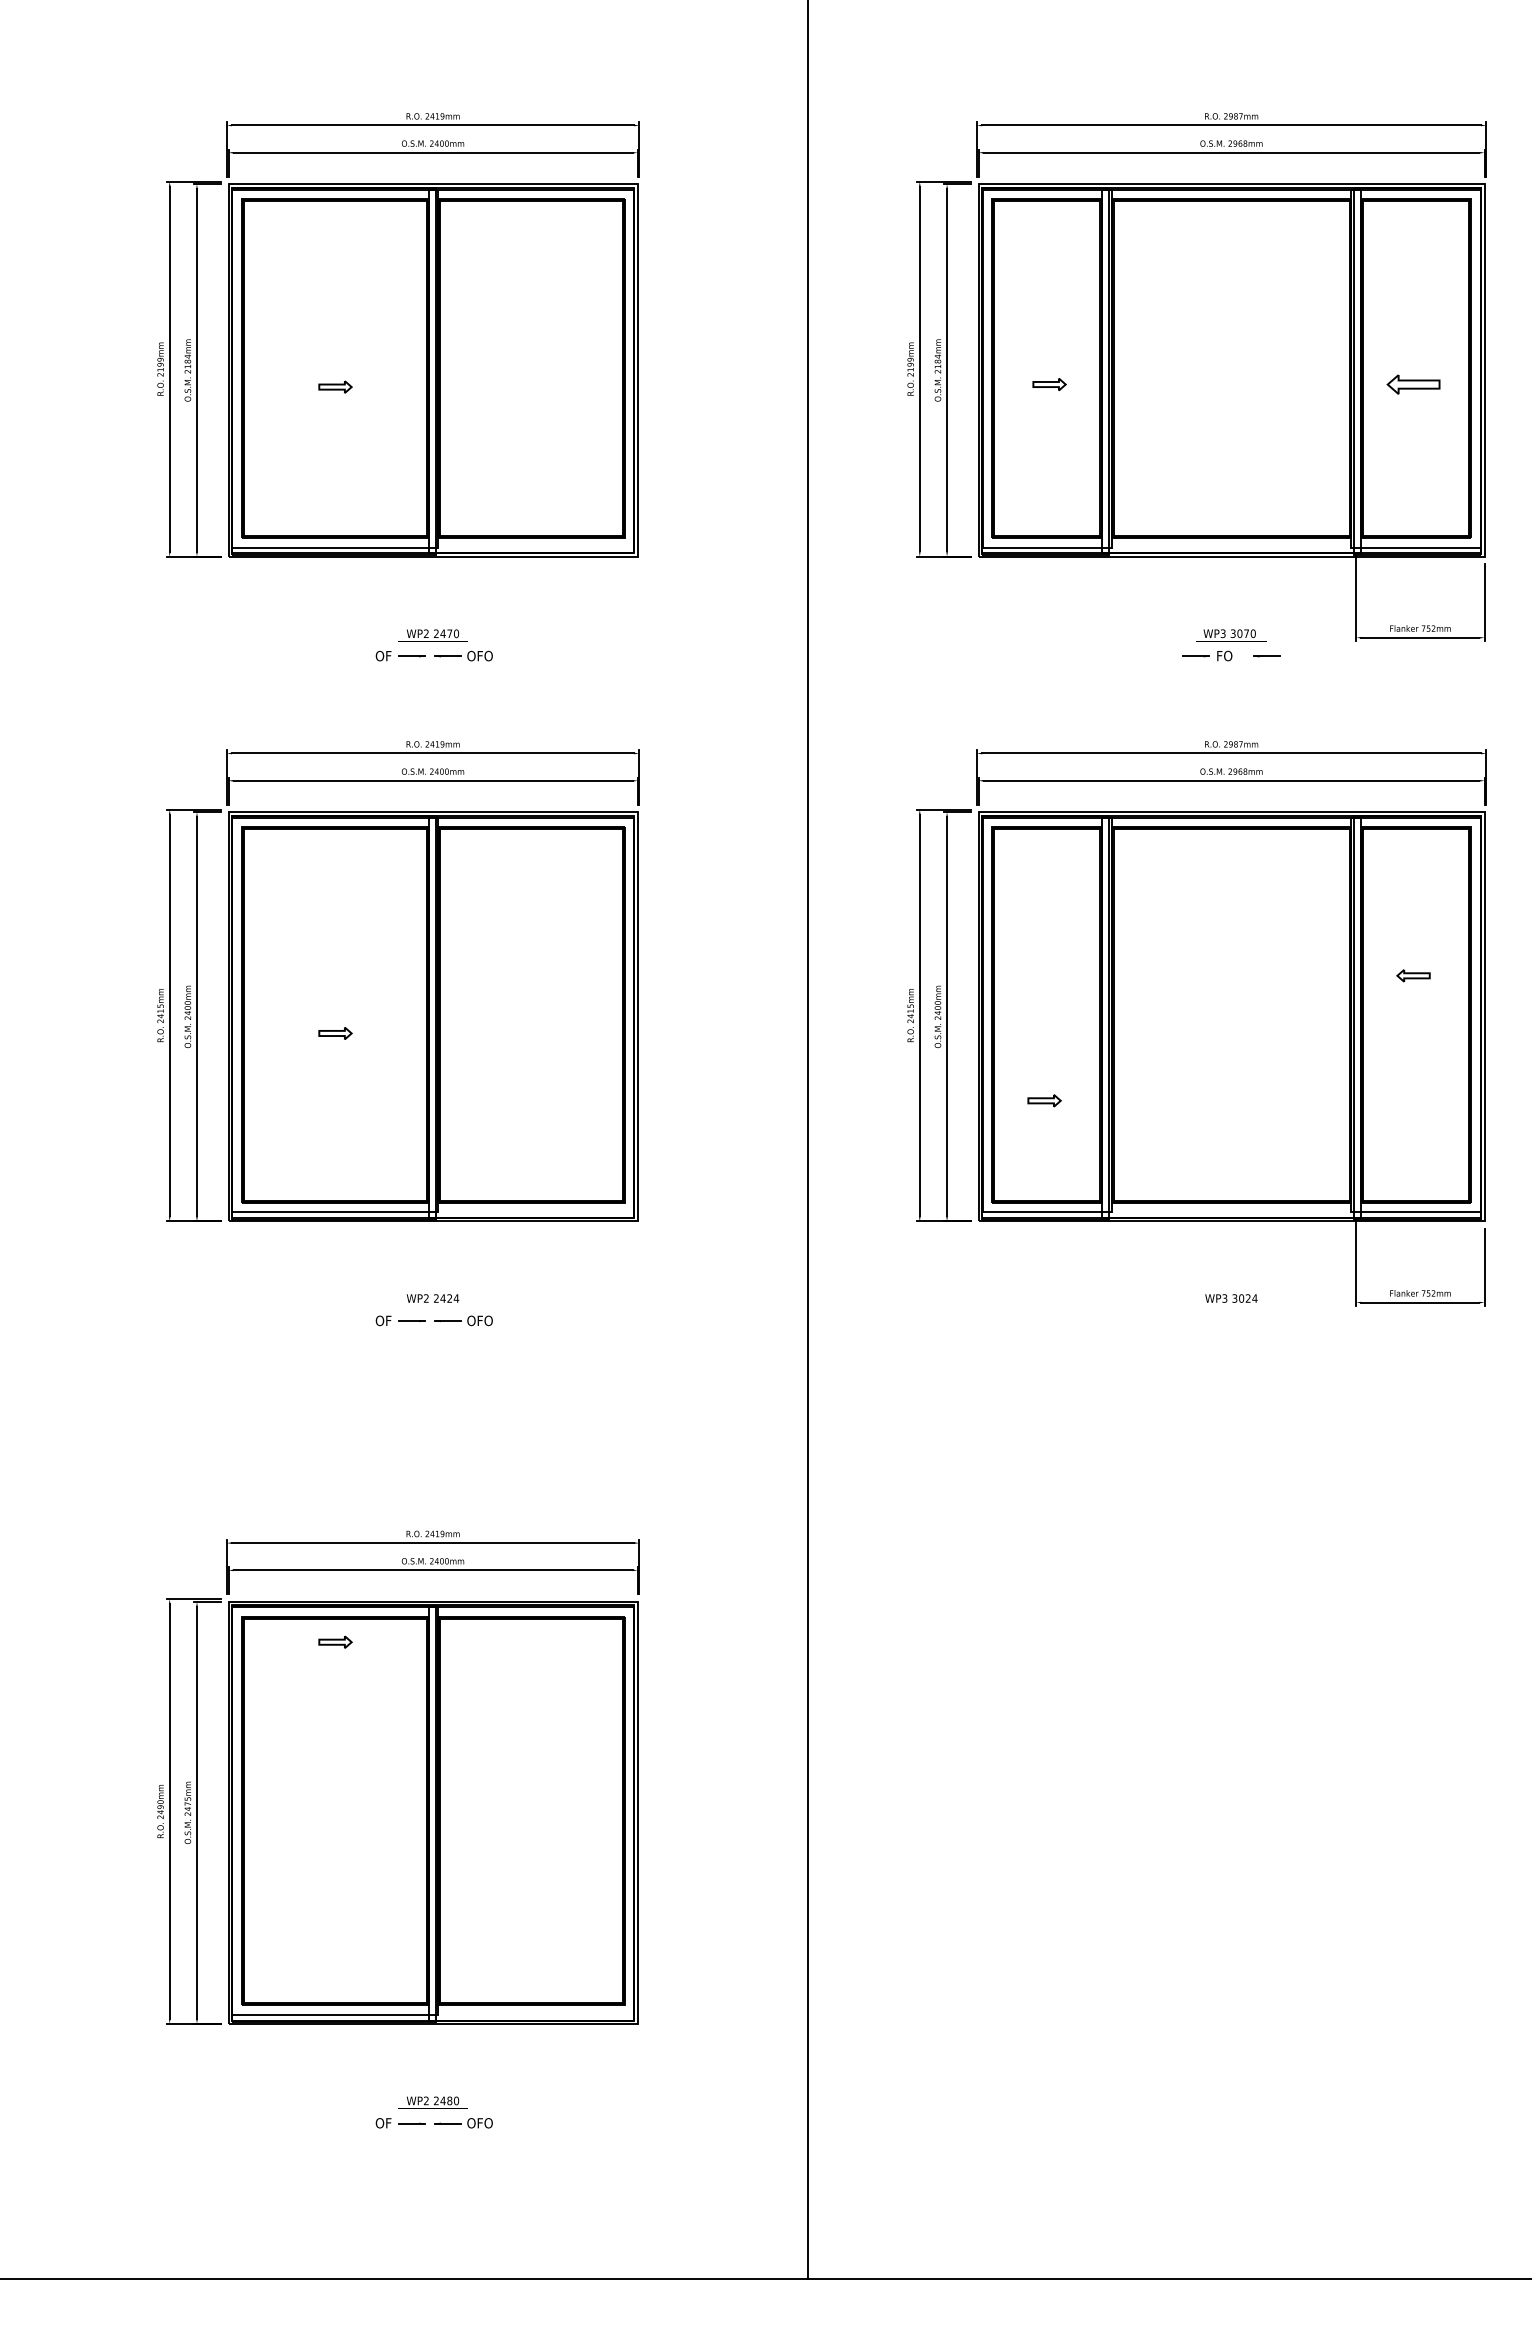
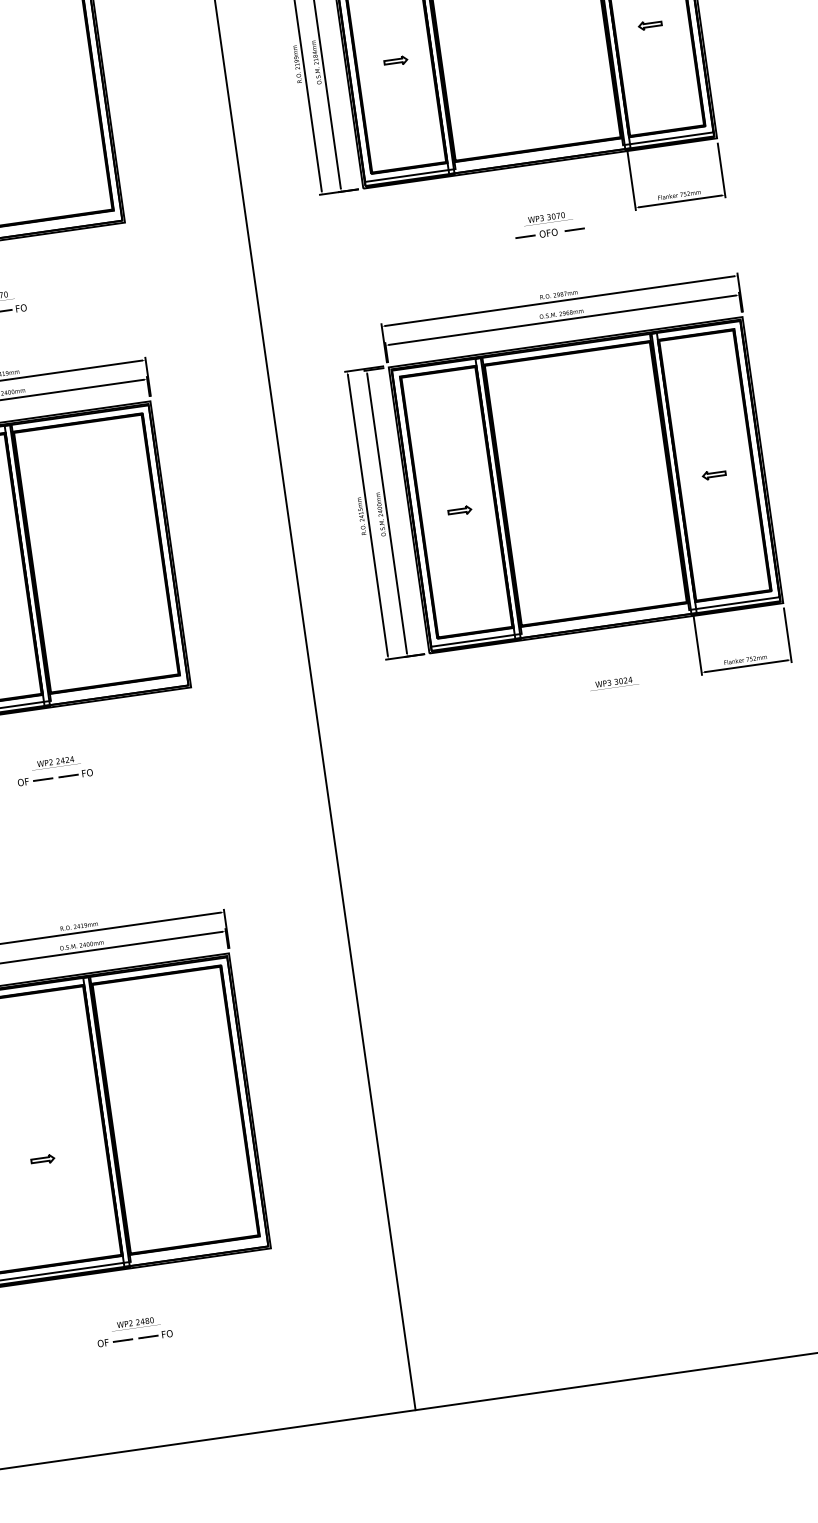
part: (1413, 384) -> (650, 25), size x0.62
text: (479, 655) -> (24, 307), OFO -> FO
text: (1229, 655) -> (548, 232), FO -> OFO
part: (1413, 975) -> (714, 474), moved
part: (1044, 1100) -> (459, 510), moved
text: (479, 1320) -> (90, 772), OFO -> FO
part: (335, 1641) -> (42, 1159), moved
text: (479, 2123) -> (170, 1333), OFO -> FO

